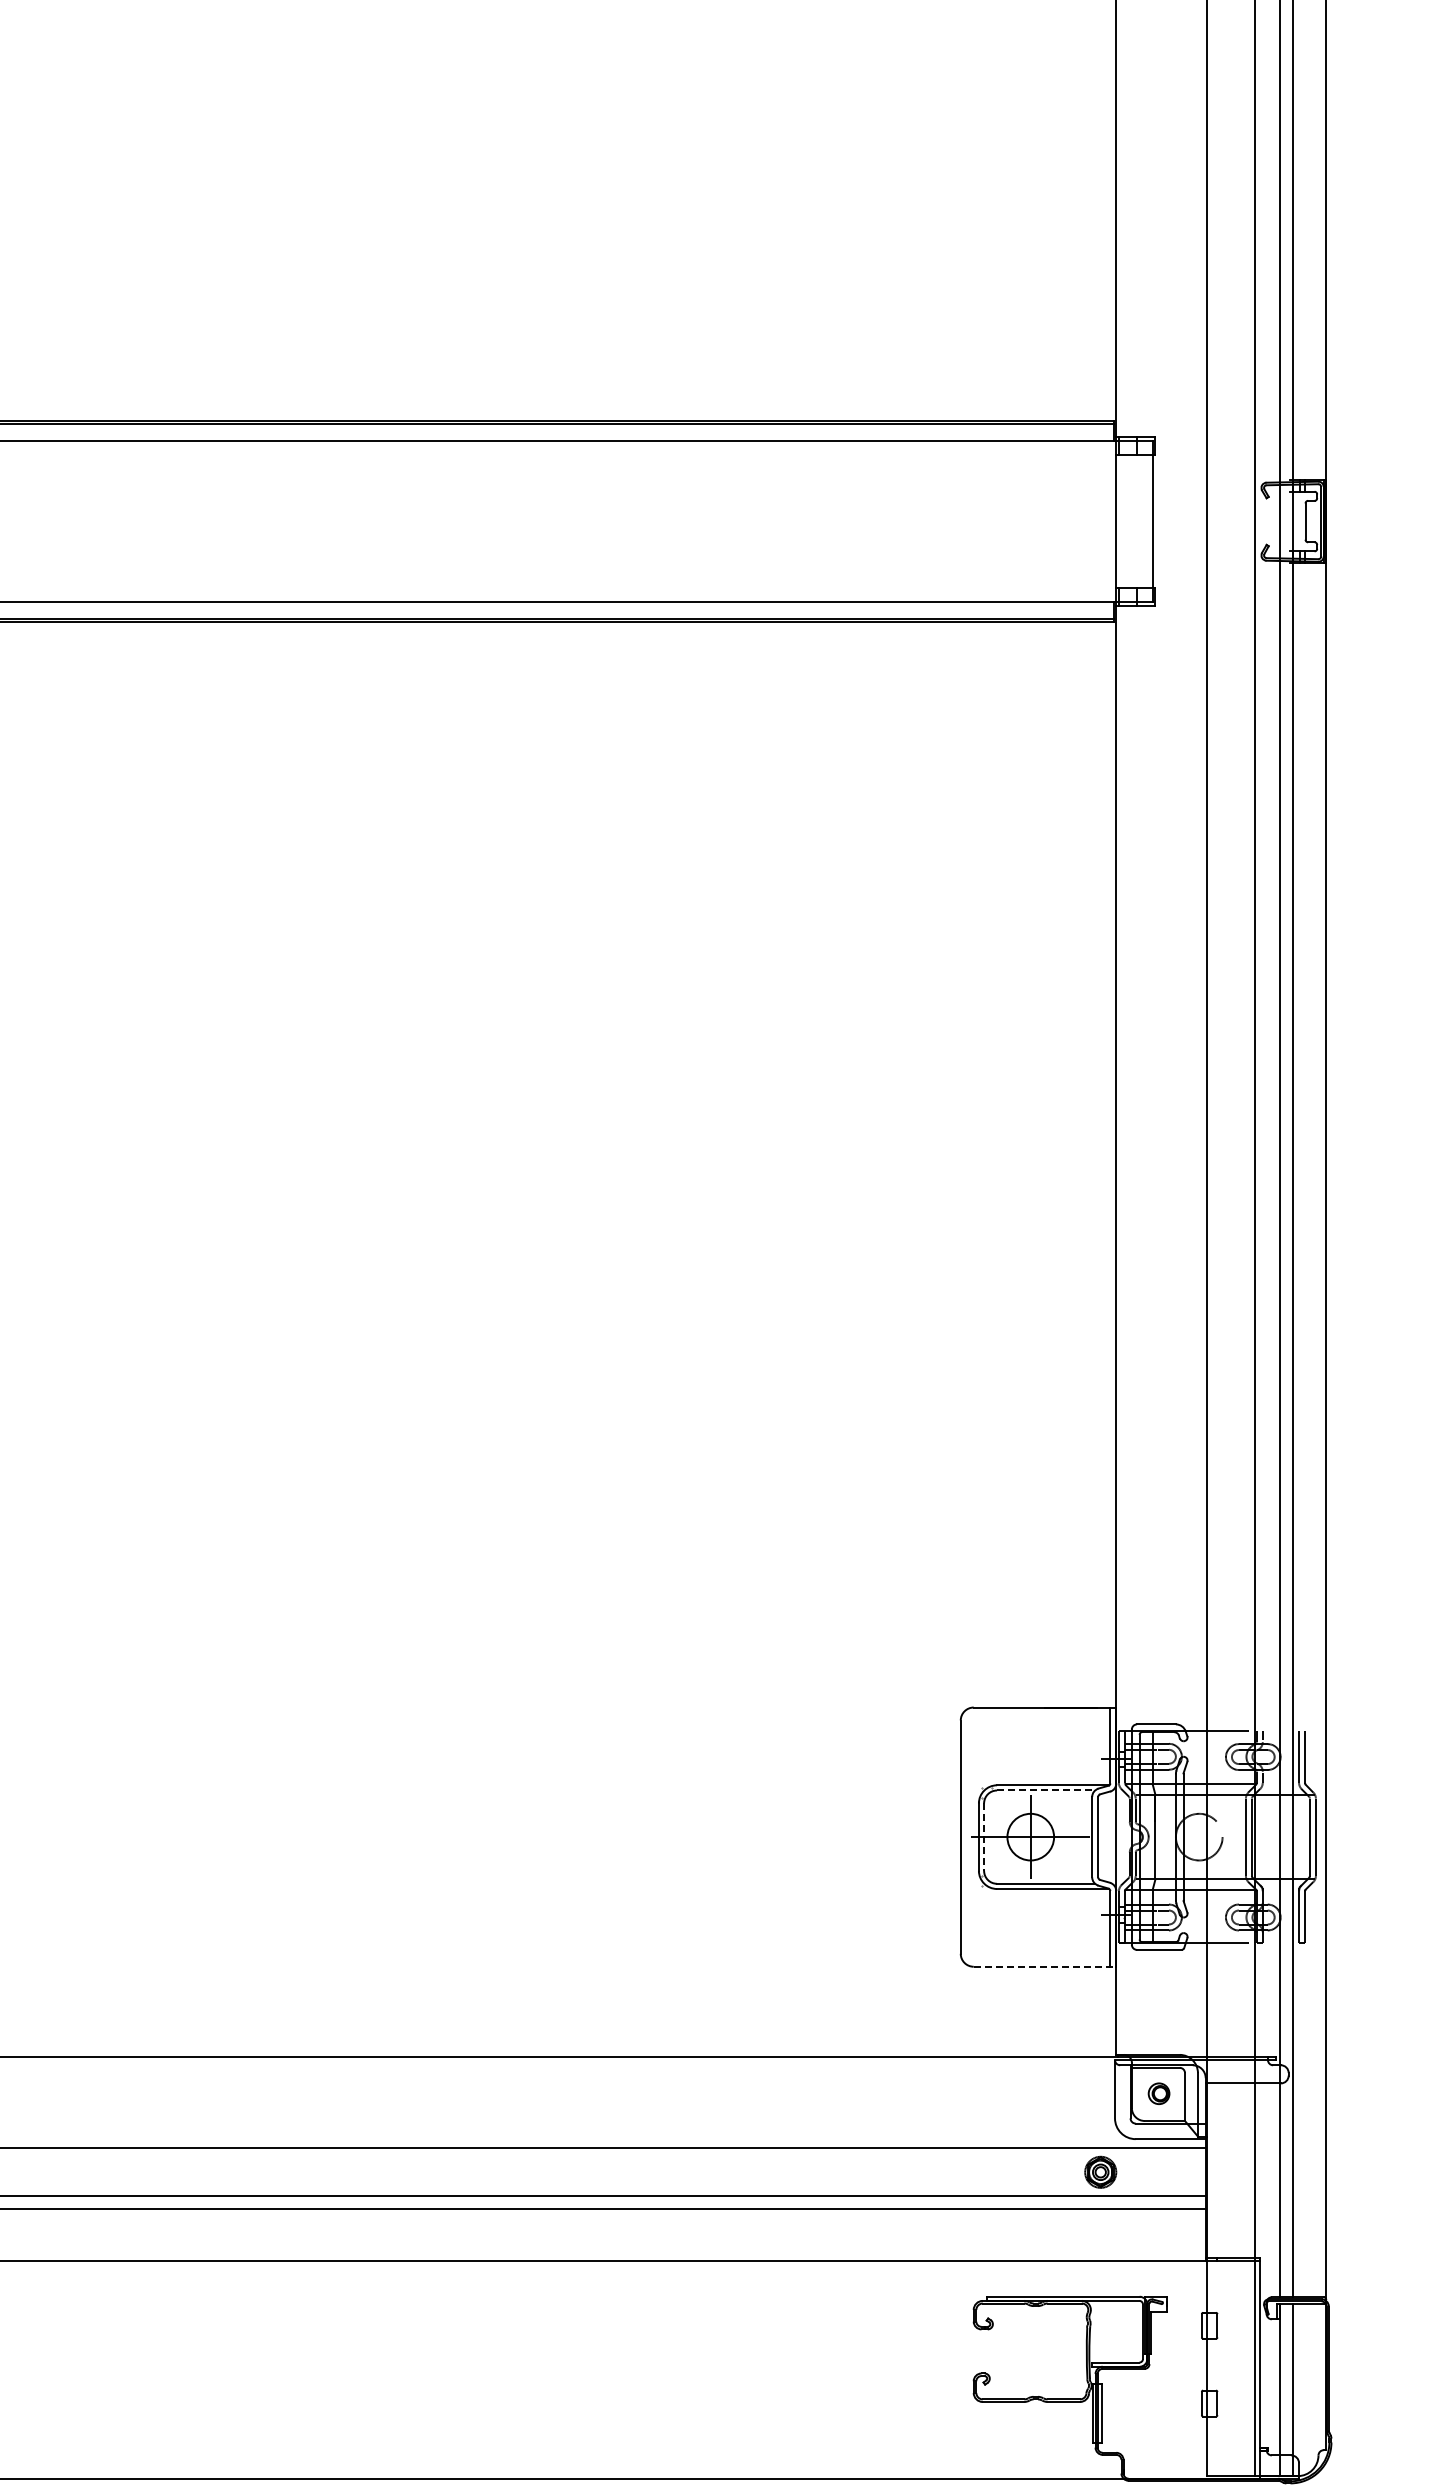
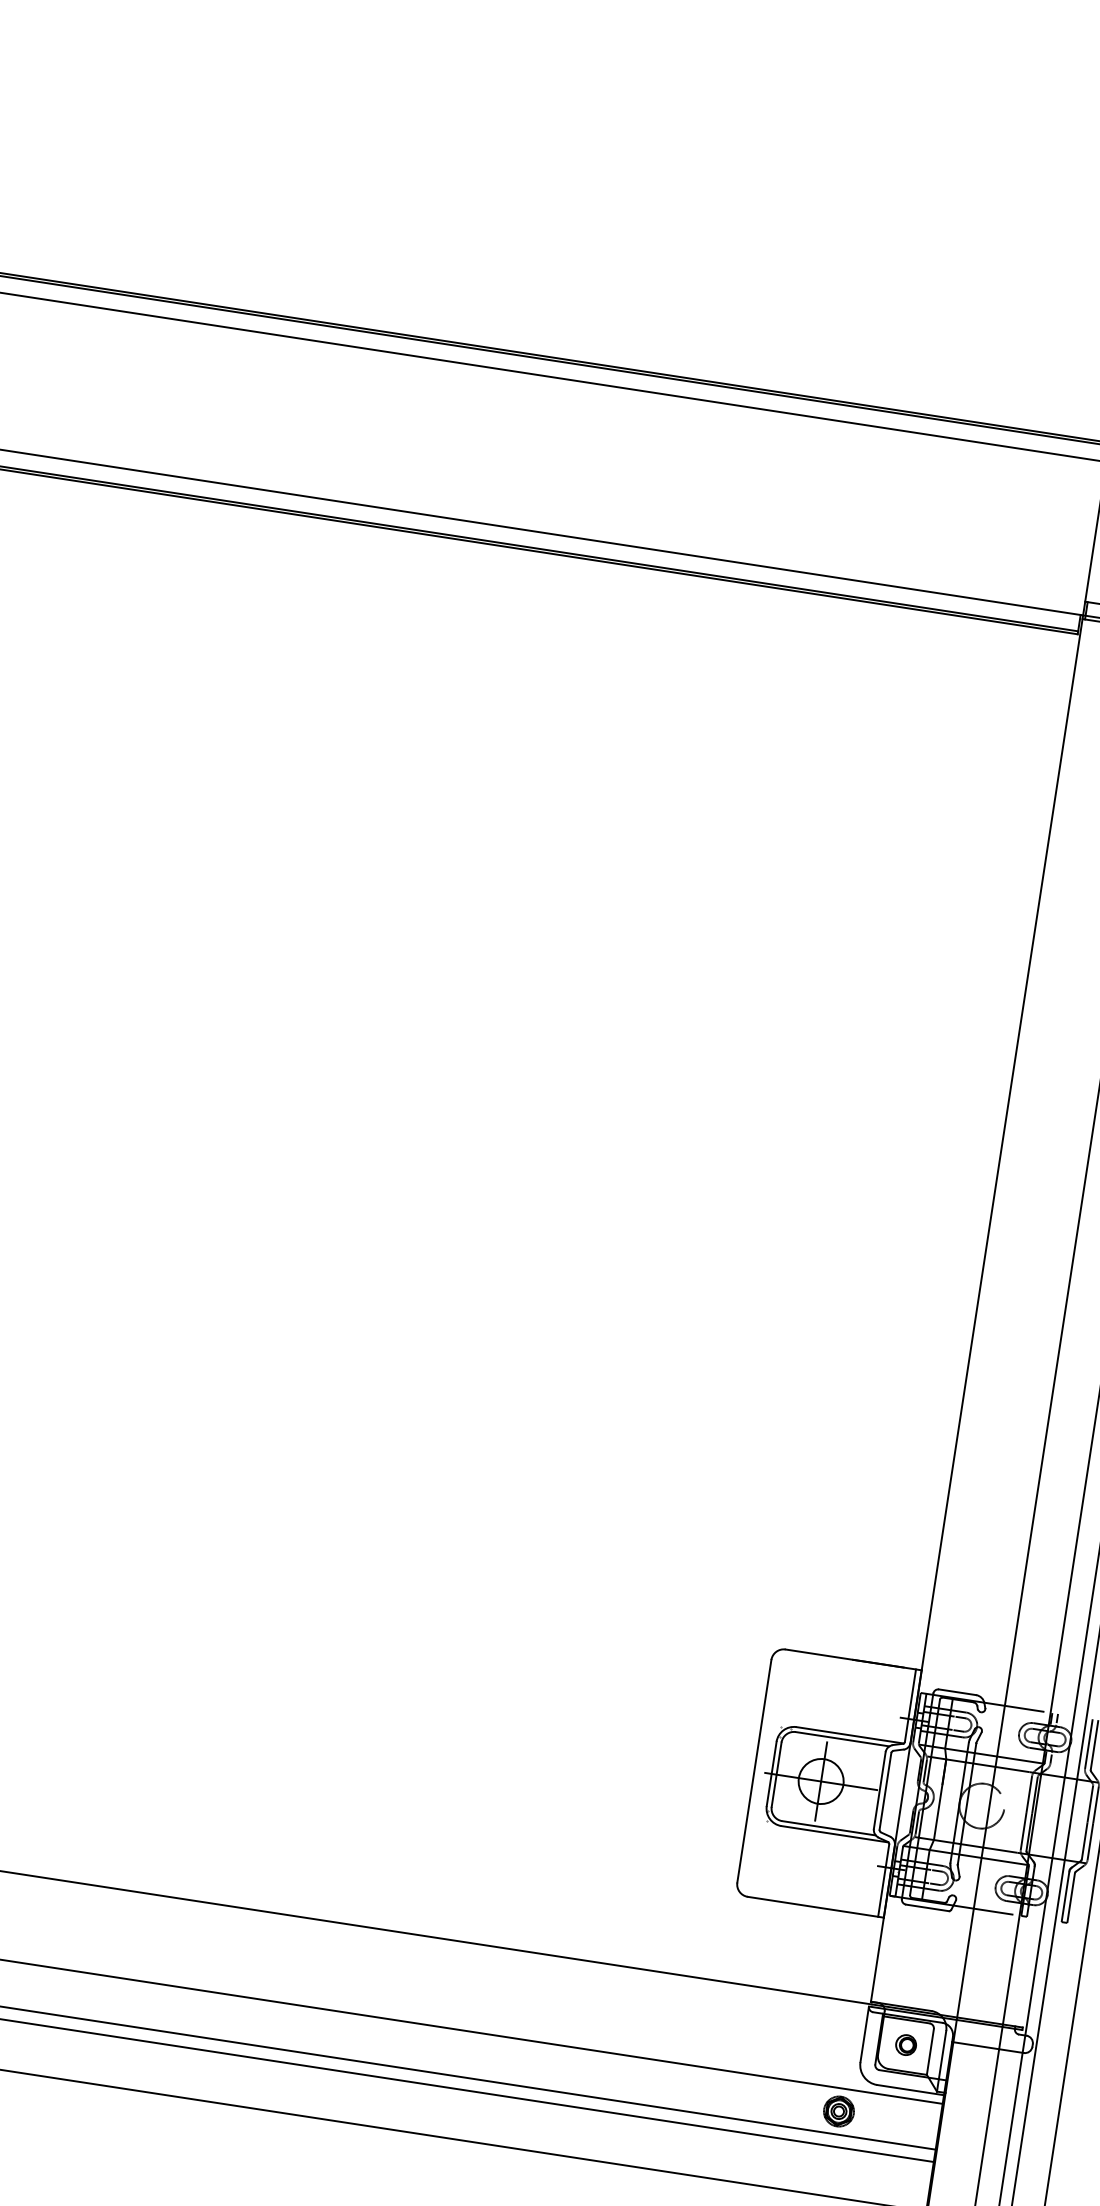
line: (1046, 1790) -> (842, 1739), dashed -> solid
line: (984, 1837) -> (776, 1775), dashed -> solid
line: (1045, 1966) -> (816, 1907), dashed -> solid

